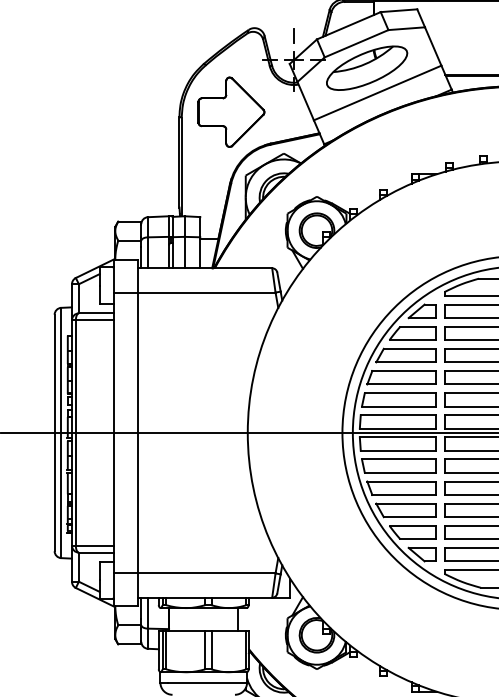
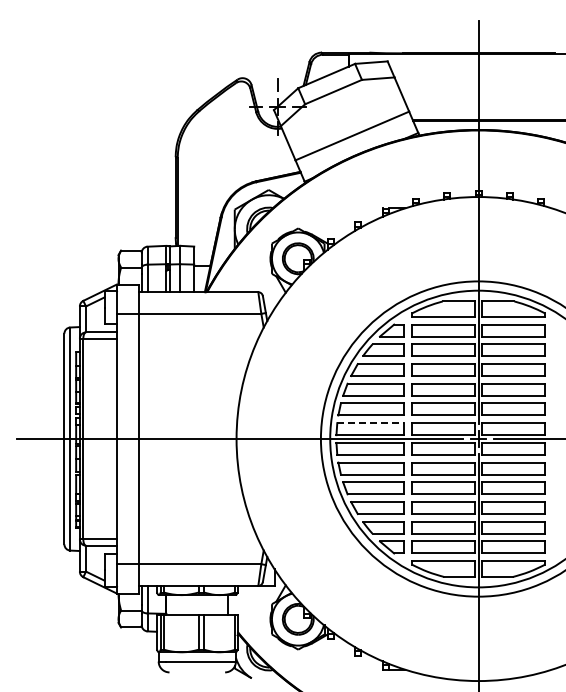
part: (366, 67) -> (342, 113), removed
part: (230, 111) -> (221, 152), removed
line: (399, 415) -> (371, 423), solid -> dashed

